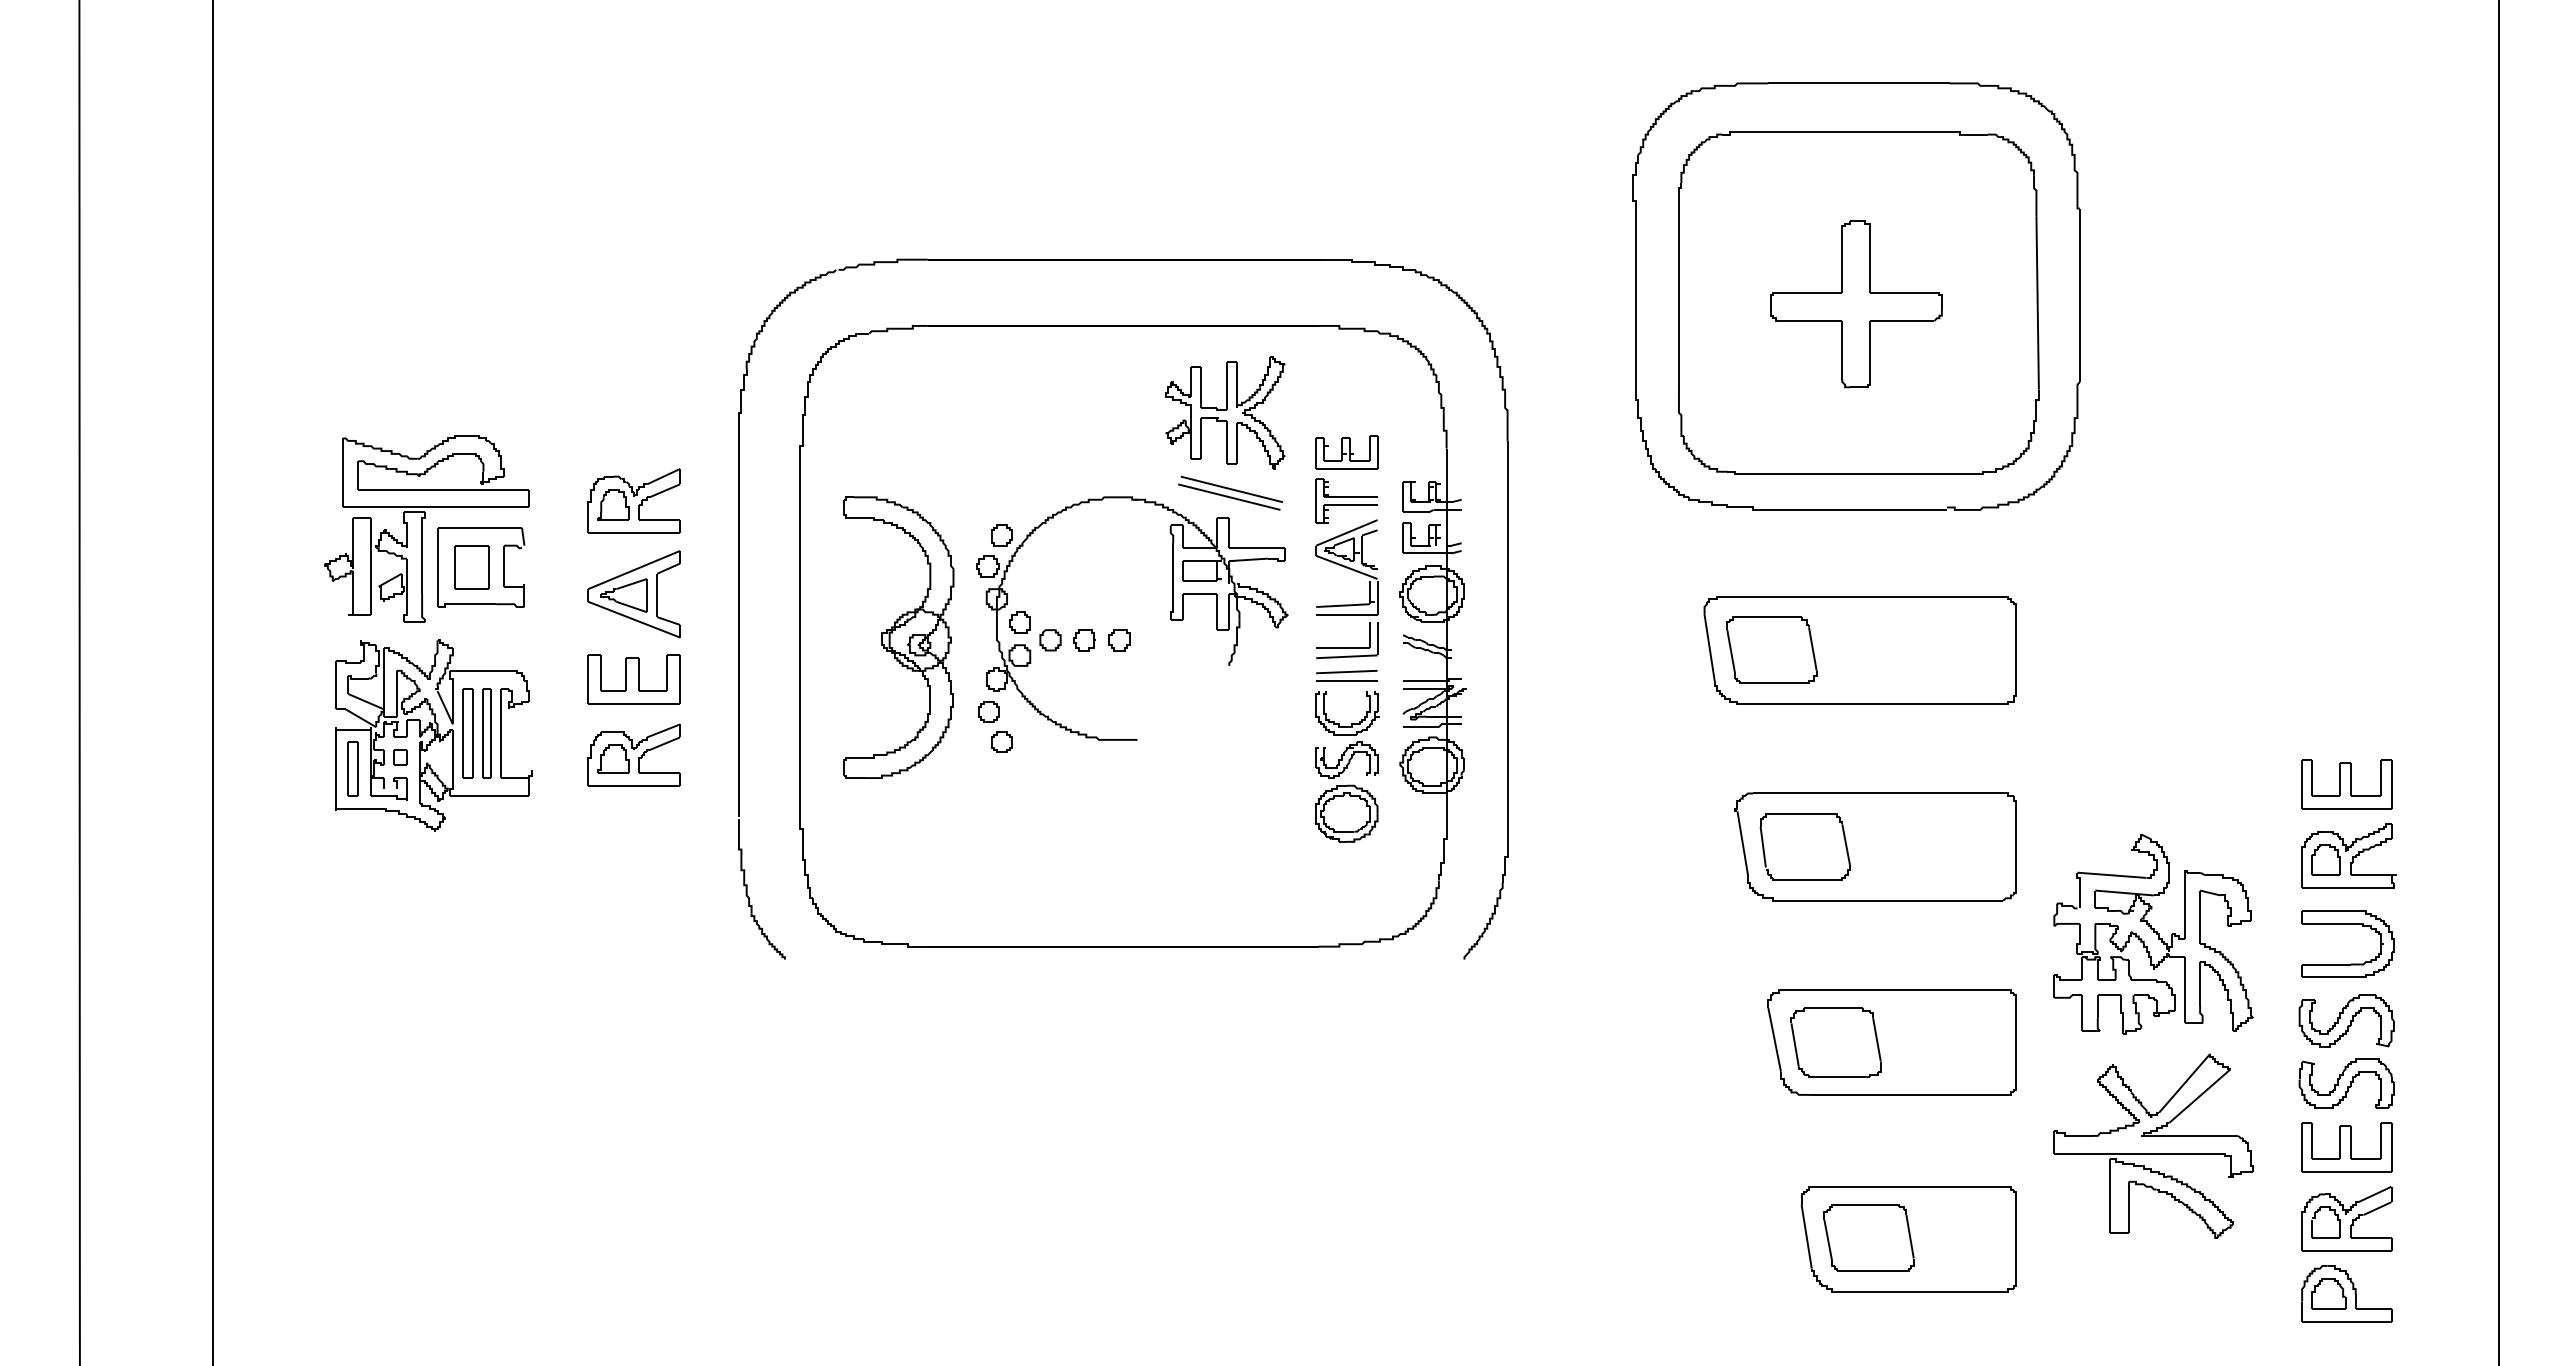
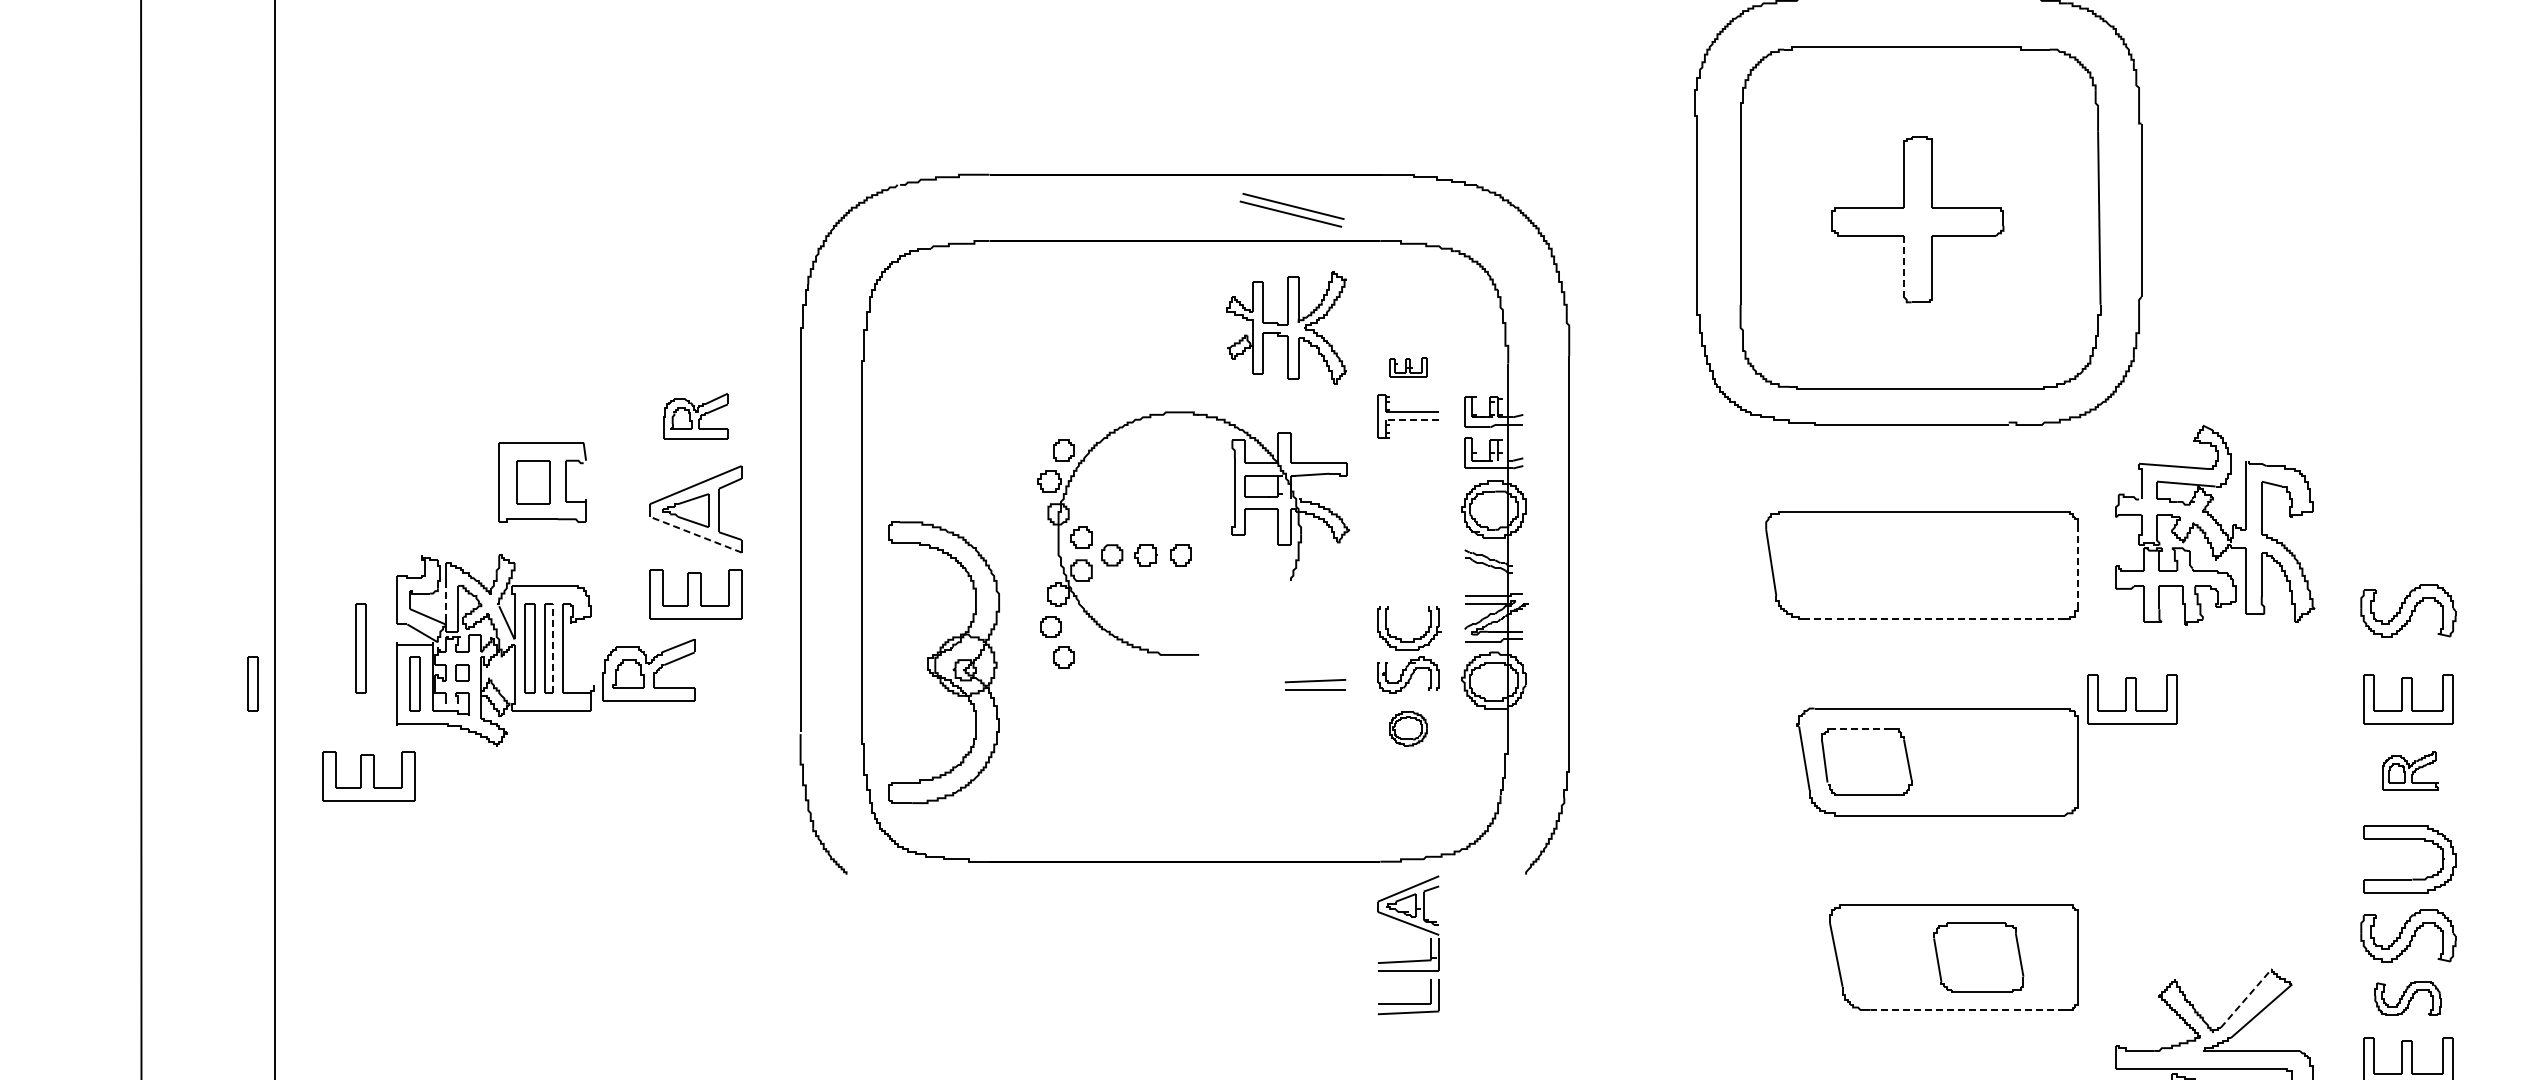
line: (1842, 350) -> (1904, 265), solid -> dashed
part: (1346, 452) -> (1408, 367), size x0.6
part: (1230, 492) -> (1292, 209), moved
part: (633, 500) -> (695, 415), size x0.7
line: (1350, 504) -> (1412, 419), solid -> dashed
part: (426, 528) -> (488, 443), removed
part: (1346, 604) -> (1408, 960), moved
line: (633, 619) -> (695, 534), solid -> dashed
part: (898, 637) -> (944, 662), moved
part: (1771, 649) -> (1833, 564), removed
line: (2016, 650) -> (2078, 565), solid -> dashed
part: (1346, 675) -> (1315, 684), moved
line: (383, 685) -> (445, 600), solid -> dashed
part: (2346, 695) -> (2408, 610), added
line: (1872, 704) -> (1934, 619), solid -> dashed
part: (298, 733) -> (360, 648), added
line: (491, 733) -> (553, 648), solid -> dashed
part: (633, 754) -> (648, 669), moved
part: (190, 768) -> (252, 683), added
part: (2070, 784) -> (2132, 699), added
part: (1346, 813) -> (1408, 728), size x0.6
line: (1799, 813) -> (1861, 728), solid -> dashed
part: (2348, 855) -> (2410, 770), size x0.6
part: (306, 861) -> (368, 776), added
part: (2153, 933) -> (2215, 524), moved
part: (1835, 1042) -> (1978, 957), moved
line: (2185, 1082) -> (2247, 997), solid -> dashed
part: (2346, 1083) -> (2408, 998), size x0.7
line: (1905, 1094) -> (1967, 1009), solid -> dashed

